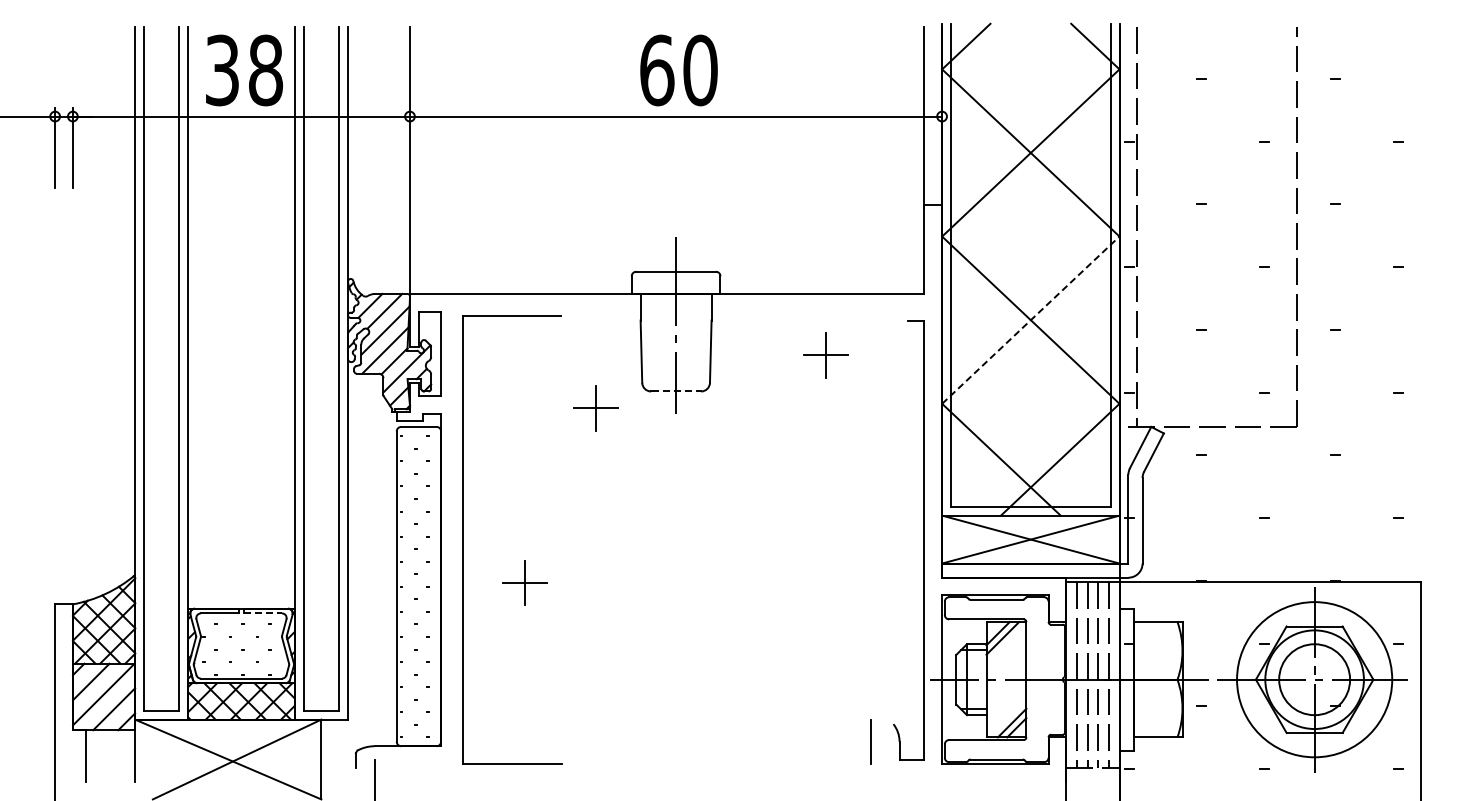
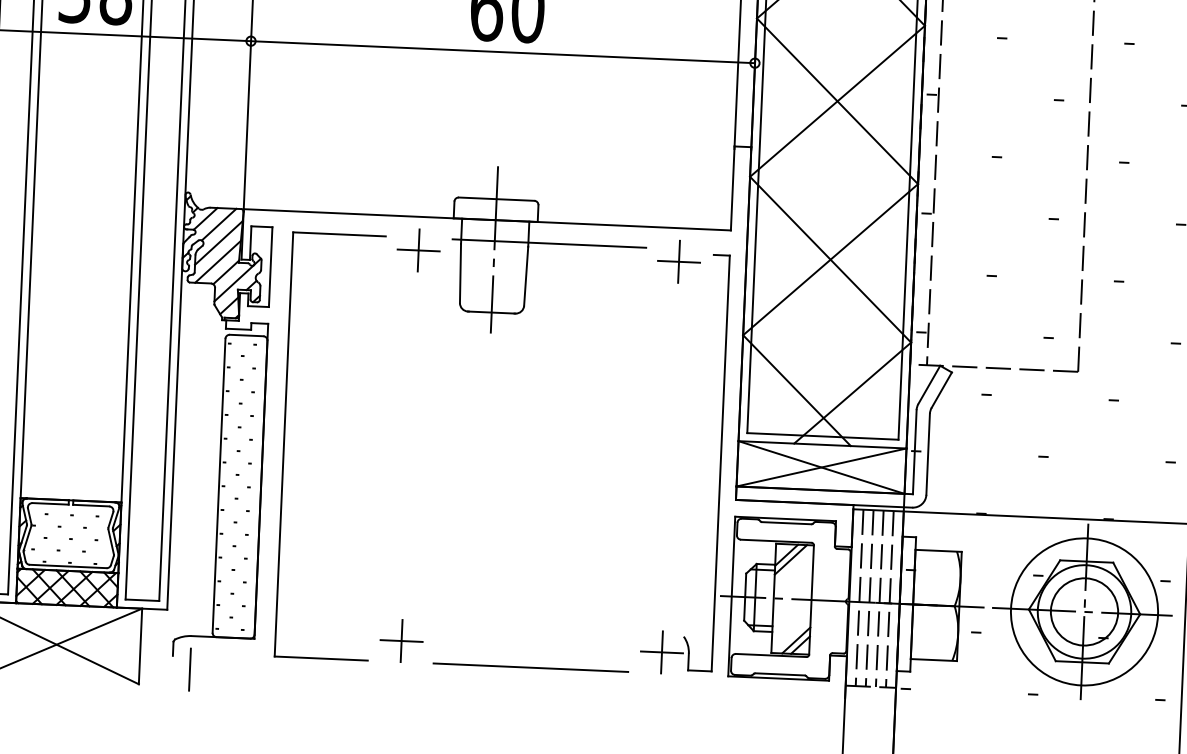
line: (733, 316) -> (549, 243), added
line: (1030, 320) -> (830, 259), dashed -> solid
part: (825, 355) -> (678, 261), moved
line: (676, 391) -> (492, 312), dashed -> solid
part: (595, 408) -> (417, 250), moved
part: (524, 582) -> (400, 640), moved
line: (263, 613) -> (91, 505), dashed -> solid
line: (871, 741) -> (662, 652), added
line: (733, 763) -> (530, 667), added

